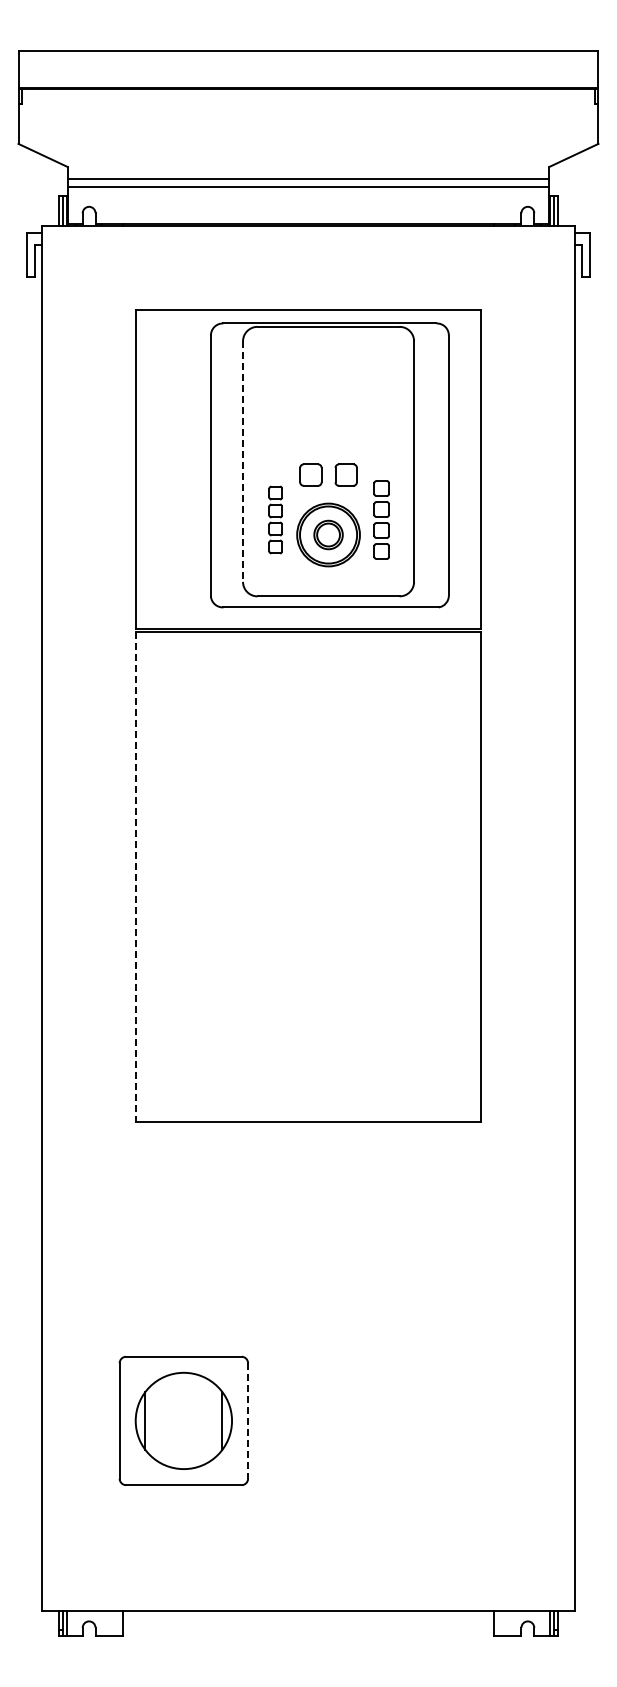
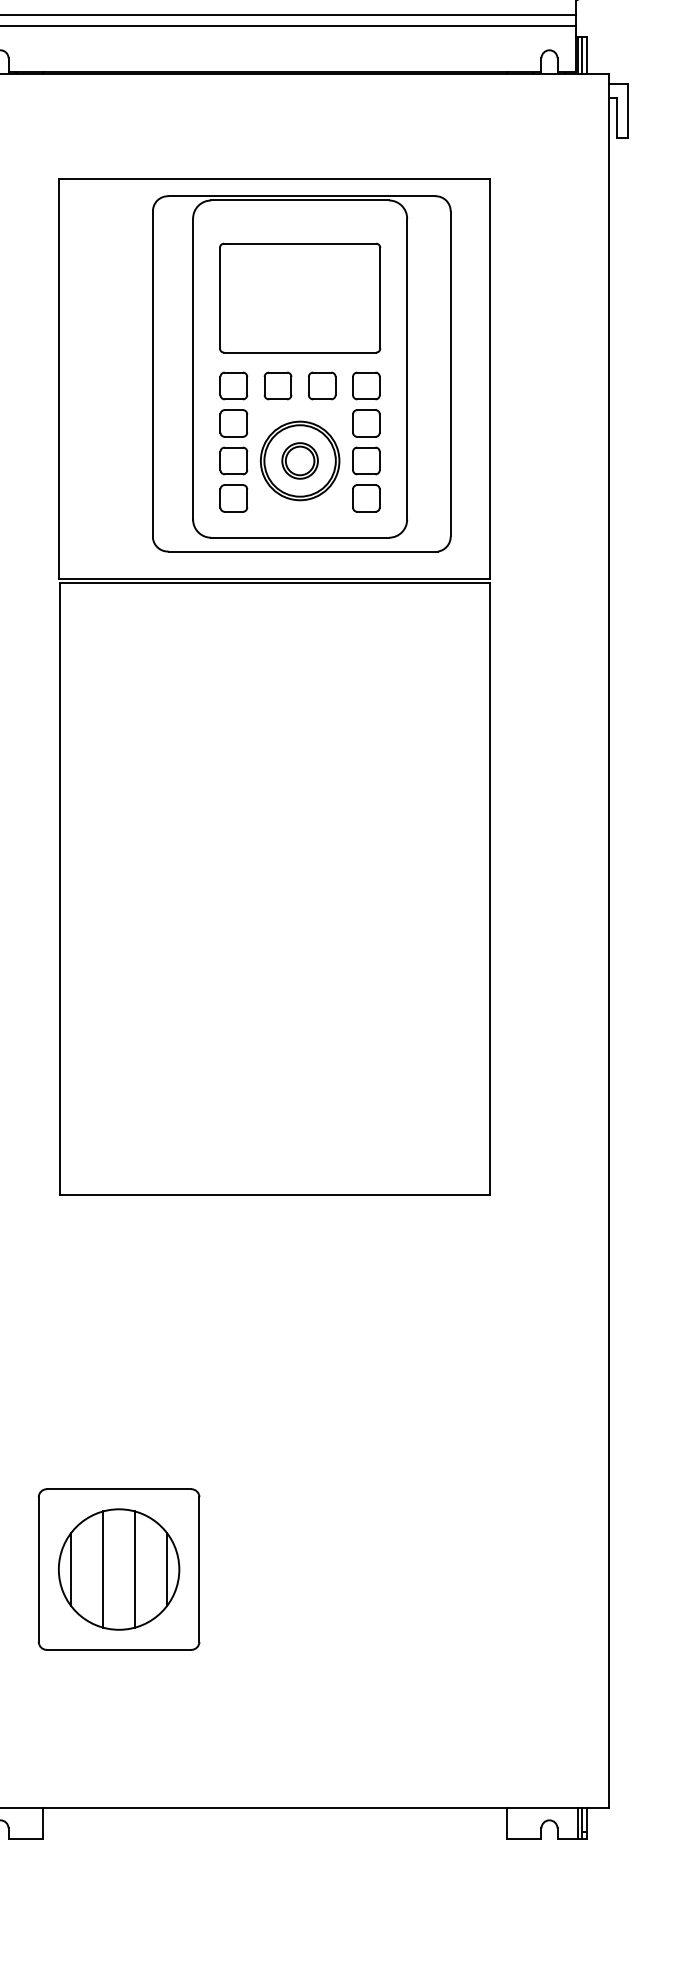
part: (328, 404) -> (300, 297), added
line: (243, 462) -> (193, 370), dashed -> solid
part: (275, 519) -> (233, 441), size x1.67
part: (381, 519) -> (366, 441), size x1.43
line: (136, 877) -> (59, 889), dashed -> solid
line: (171, 1420) -> (103, 1568), added
line: (196, 1420) -> (134, 1568), added
line: (248, 1420) -> (199, 1568), dashed -> solid

